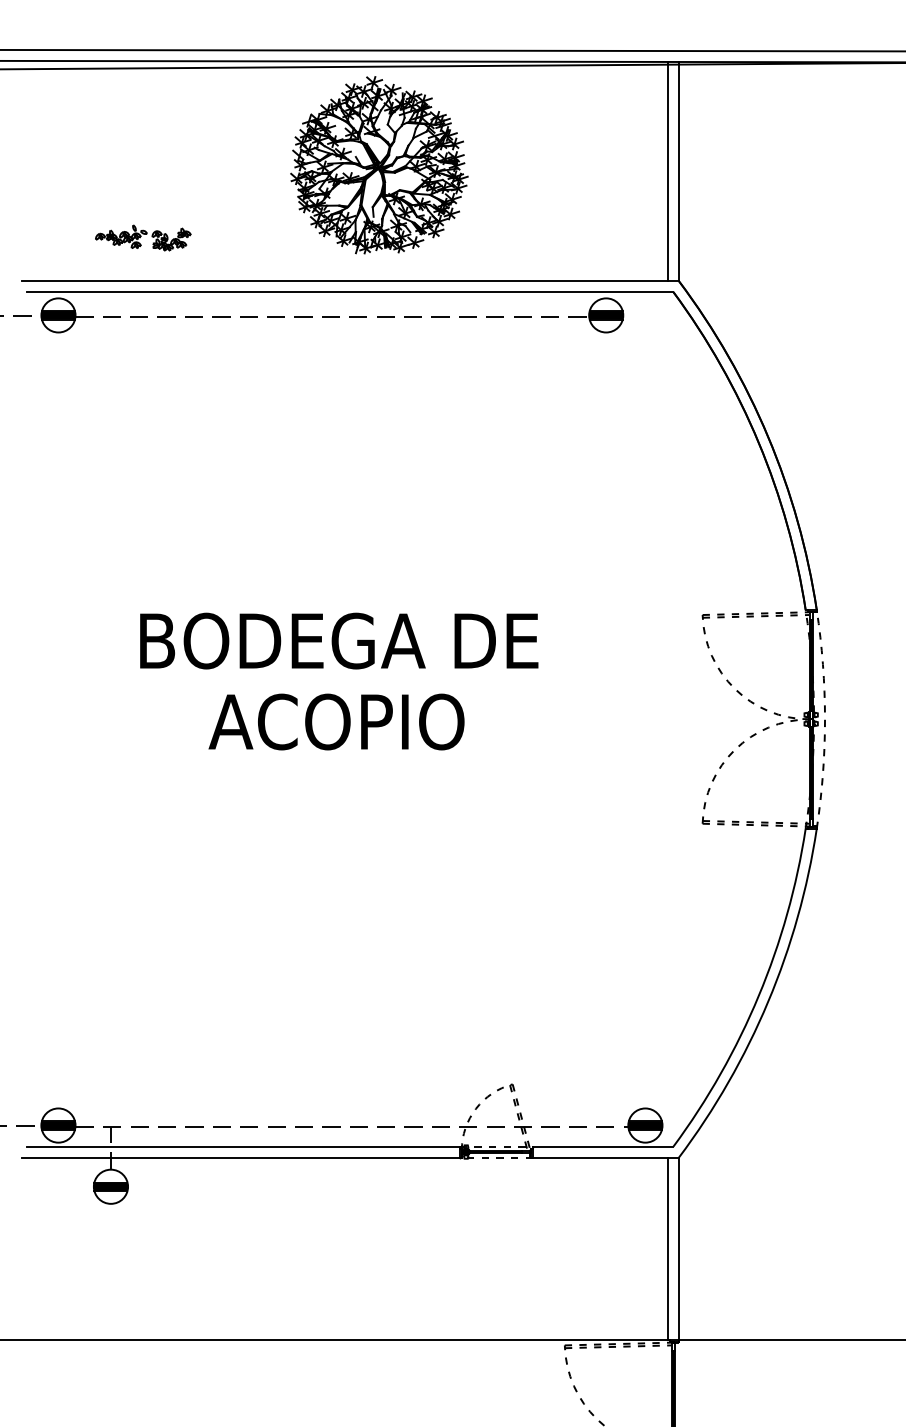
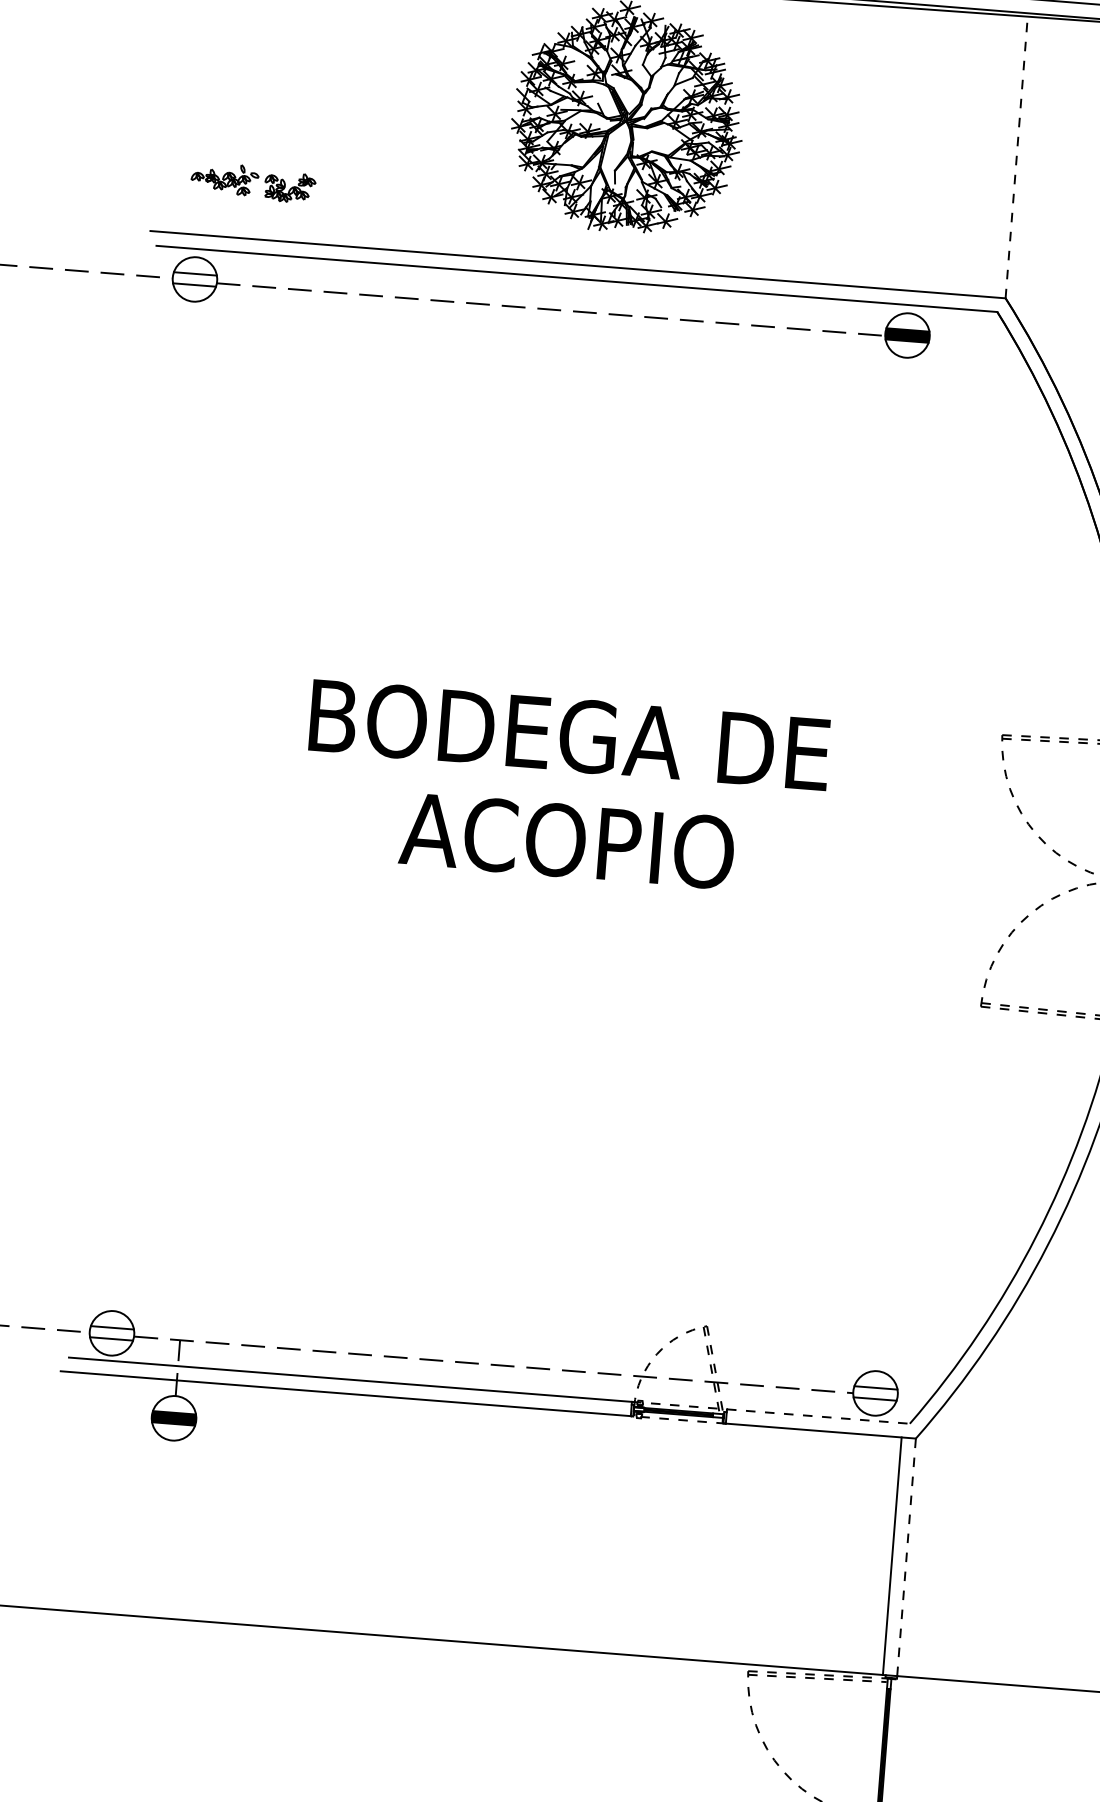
line: (667, 171) -> (1001, 154), removed
line: (678, 171) -> (1016, 155), solid -> dashed
part: (143, 237) -> (253, 182), moved
fill: (58, 315) -> (194, 279), removed
text: (339, 640) -> (570, 734), moved
text: (336, 721) -> (567, 840), moved
fill: (58, 1125) -> (112, 1333), removed
fill: (645, 1125) -> (875, 1393), removed
line: (603, 1146) -> (818, 1416), solid -> dashed
line: (678, 1249) -> (905, 1558), solid -> dashed

